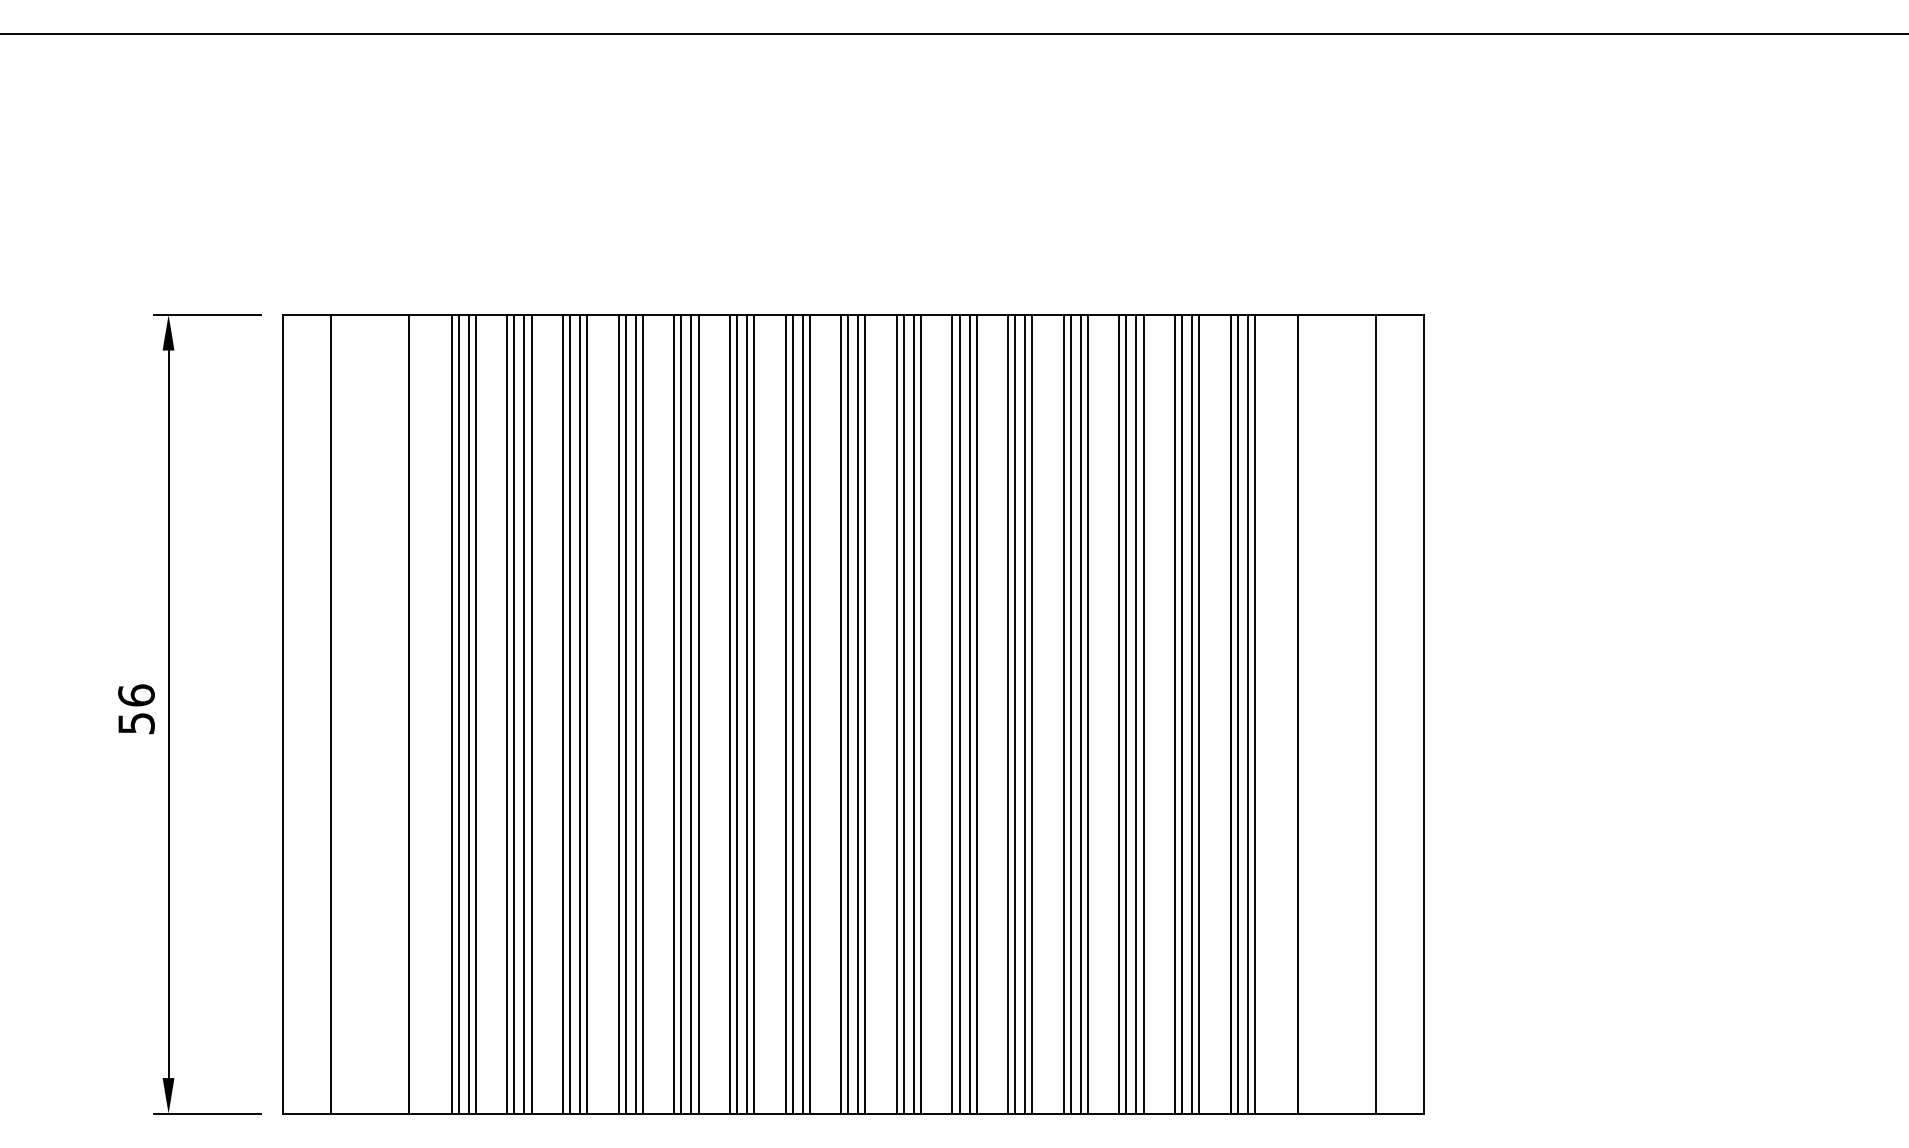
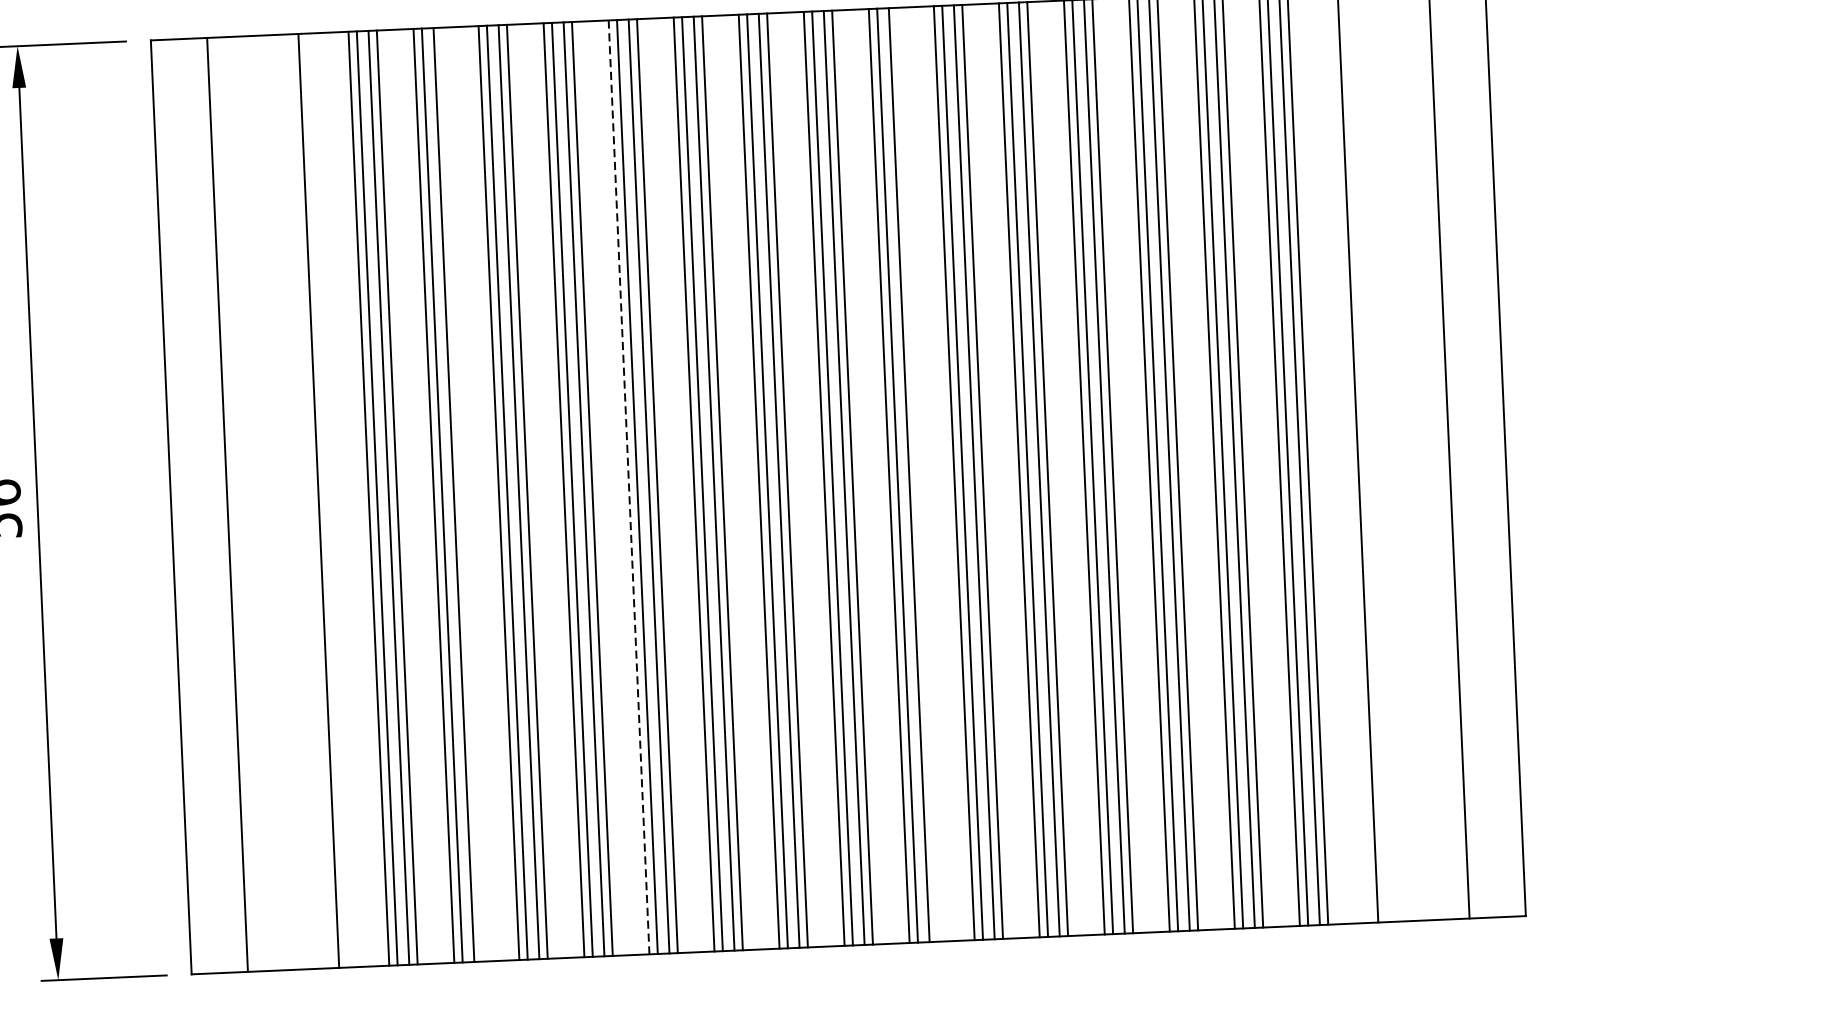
line: (531, 713) -> (462, 493), removed
line: (921, 713) -> (918, 473), removed
line: (674, 714) -> (629, 487), solid -> dashed

